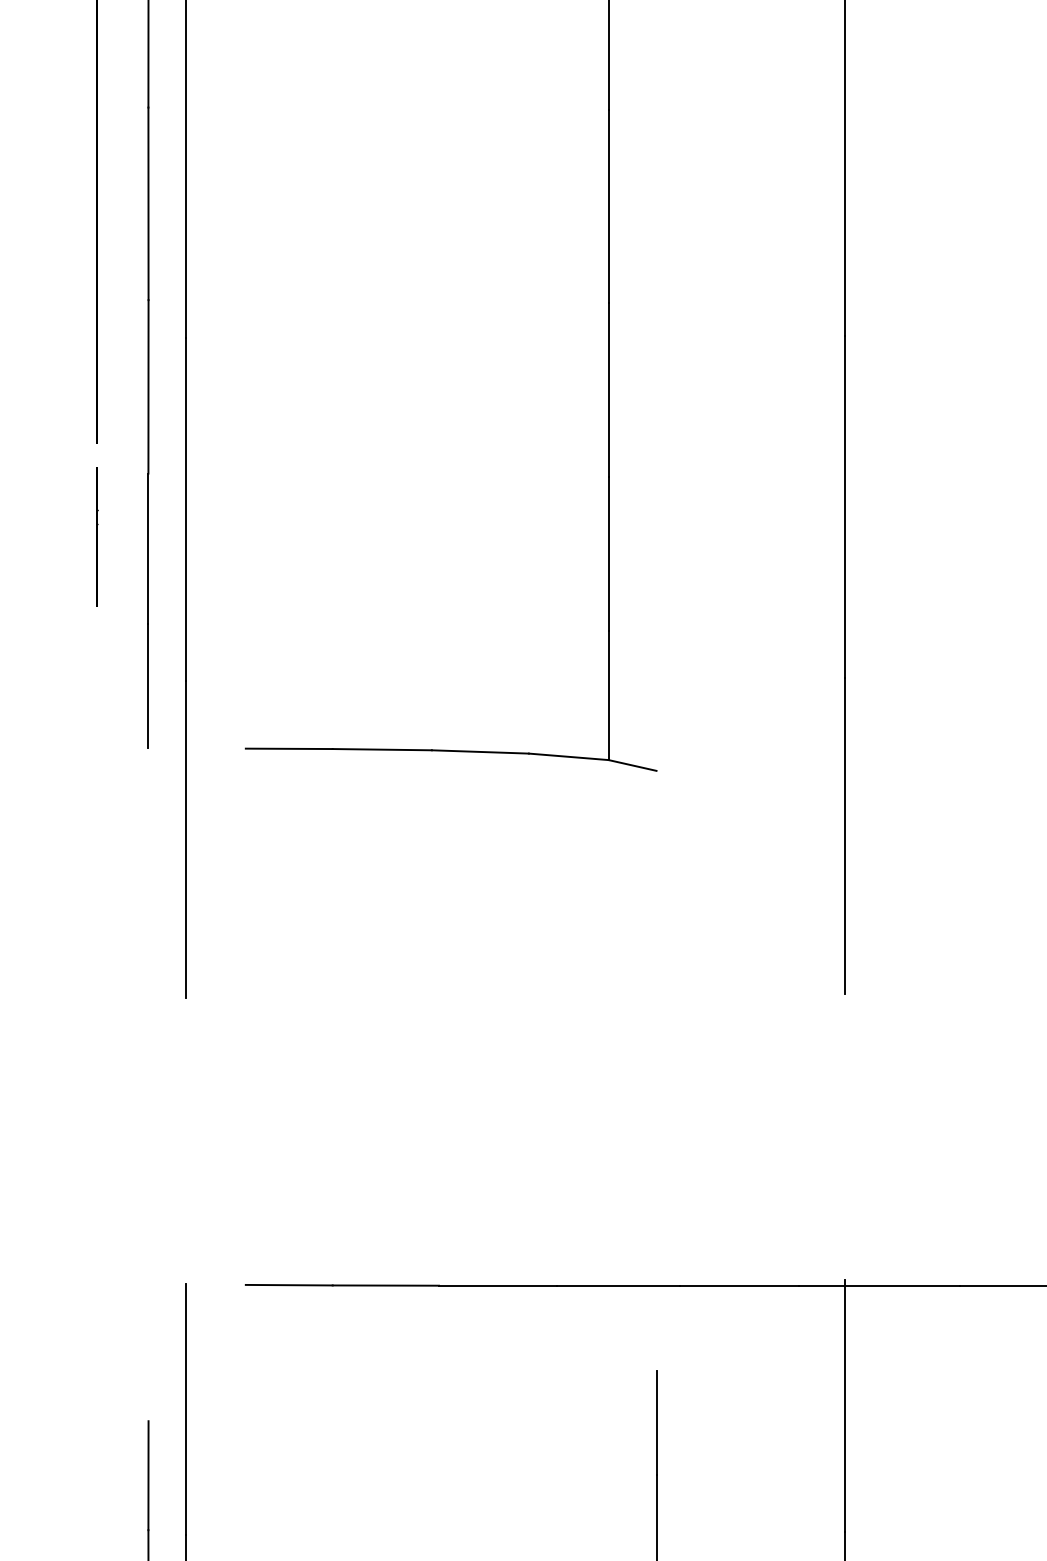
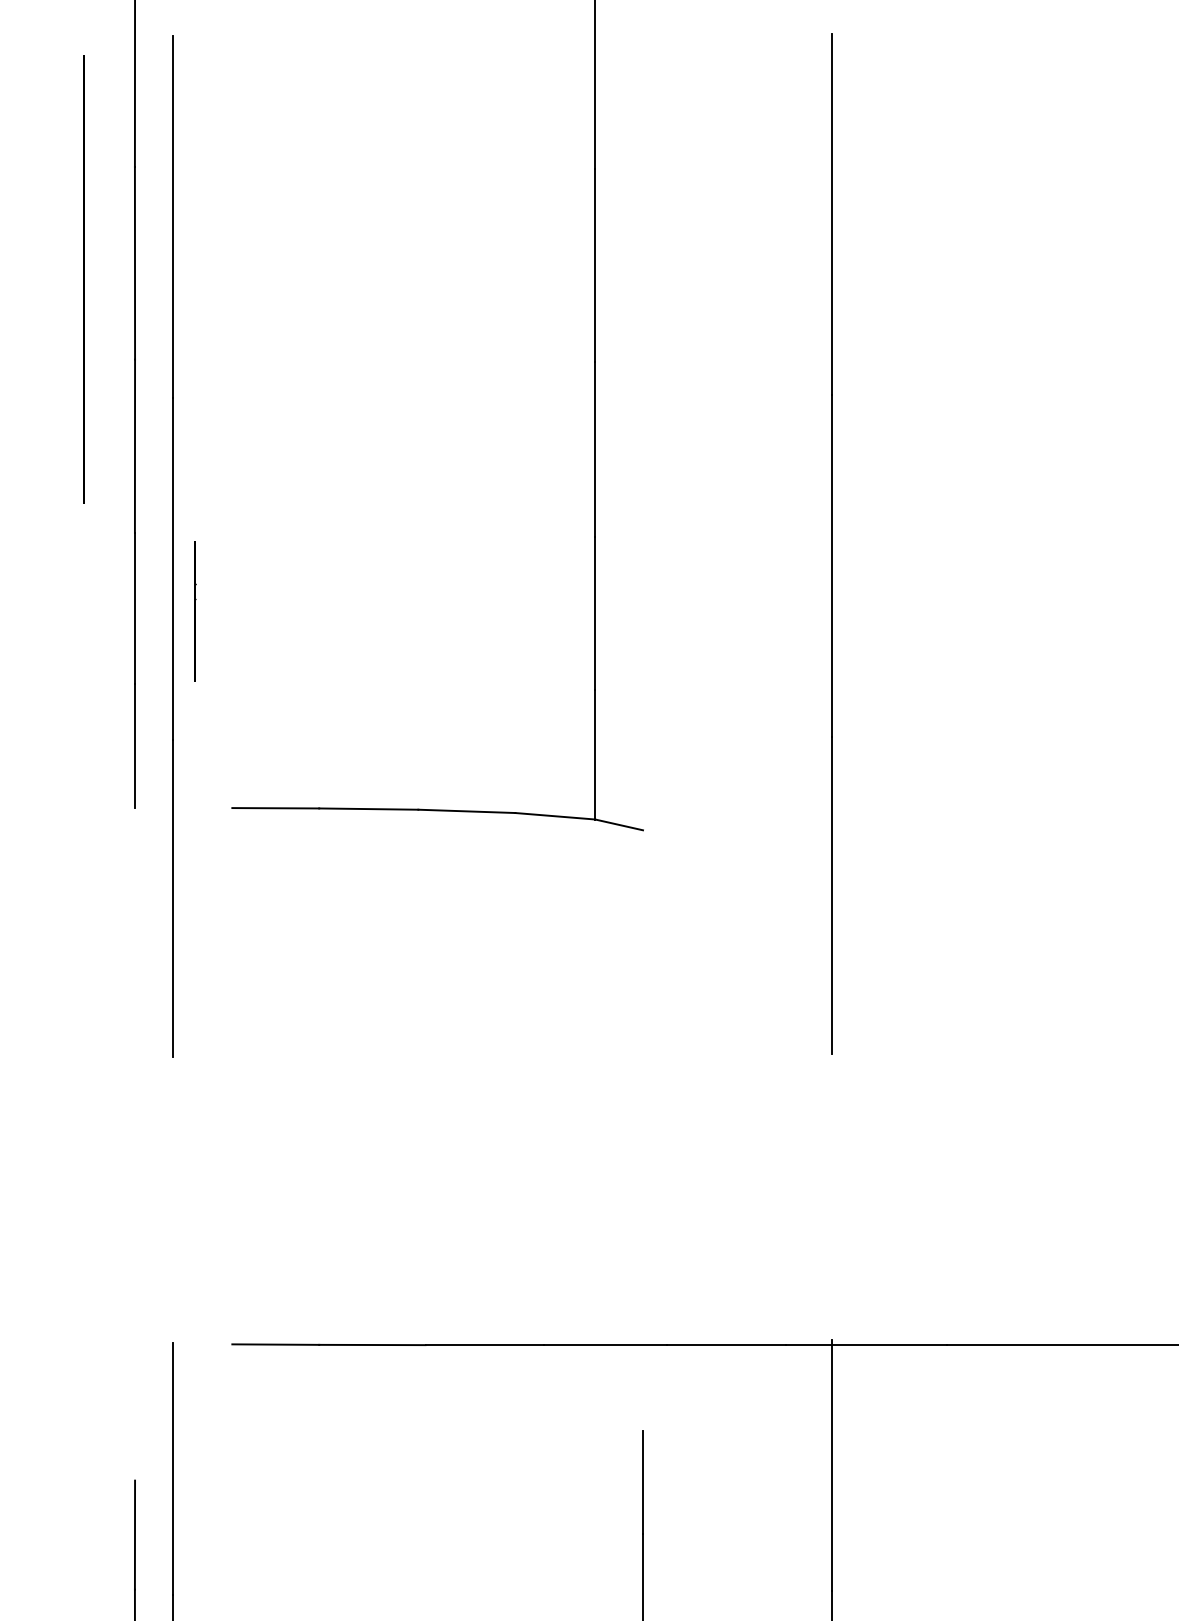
line: (97, 537) -> (195, 611), moved

